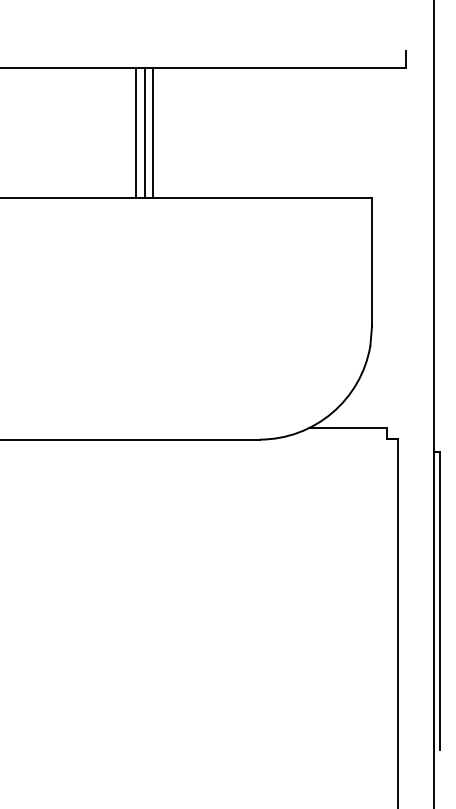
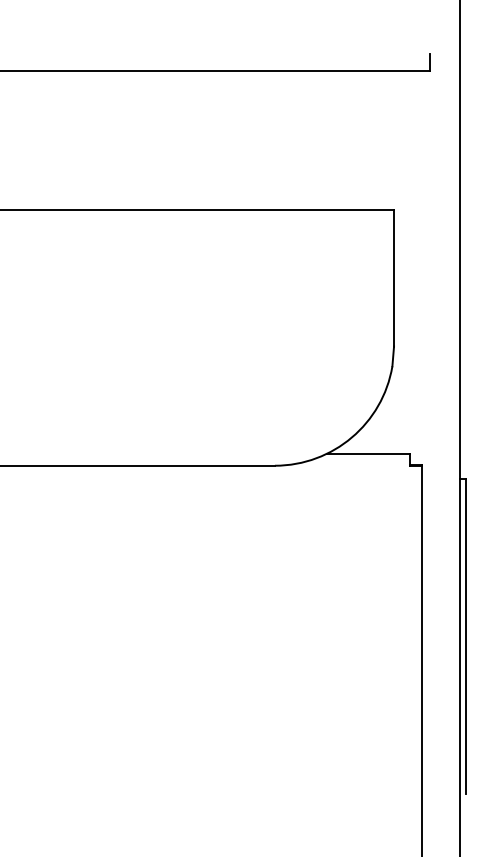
line: (136, 132) -> (144, 140), removed
line: (144, 132) -> (152, 140), removed
line: (153, 132) -> (162, 140), removed

